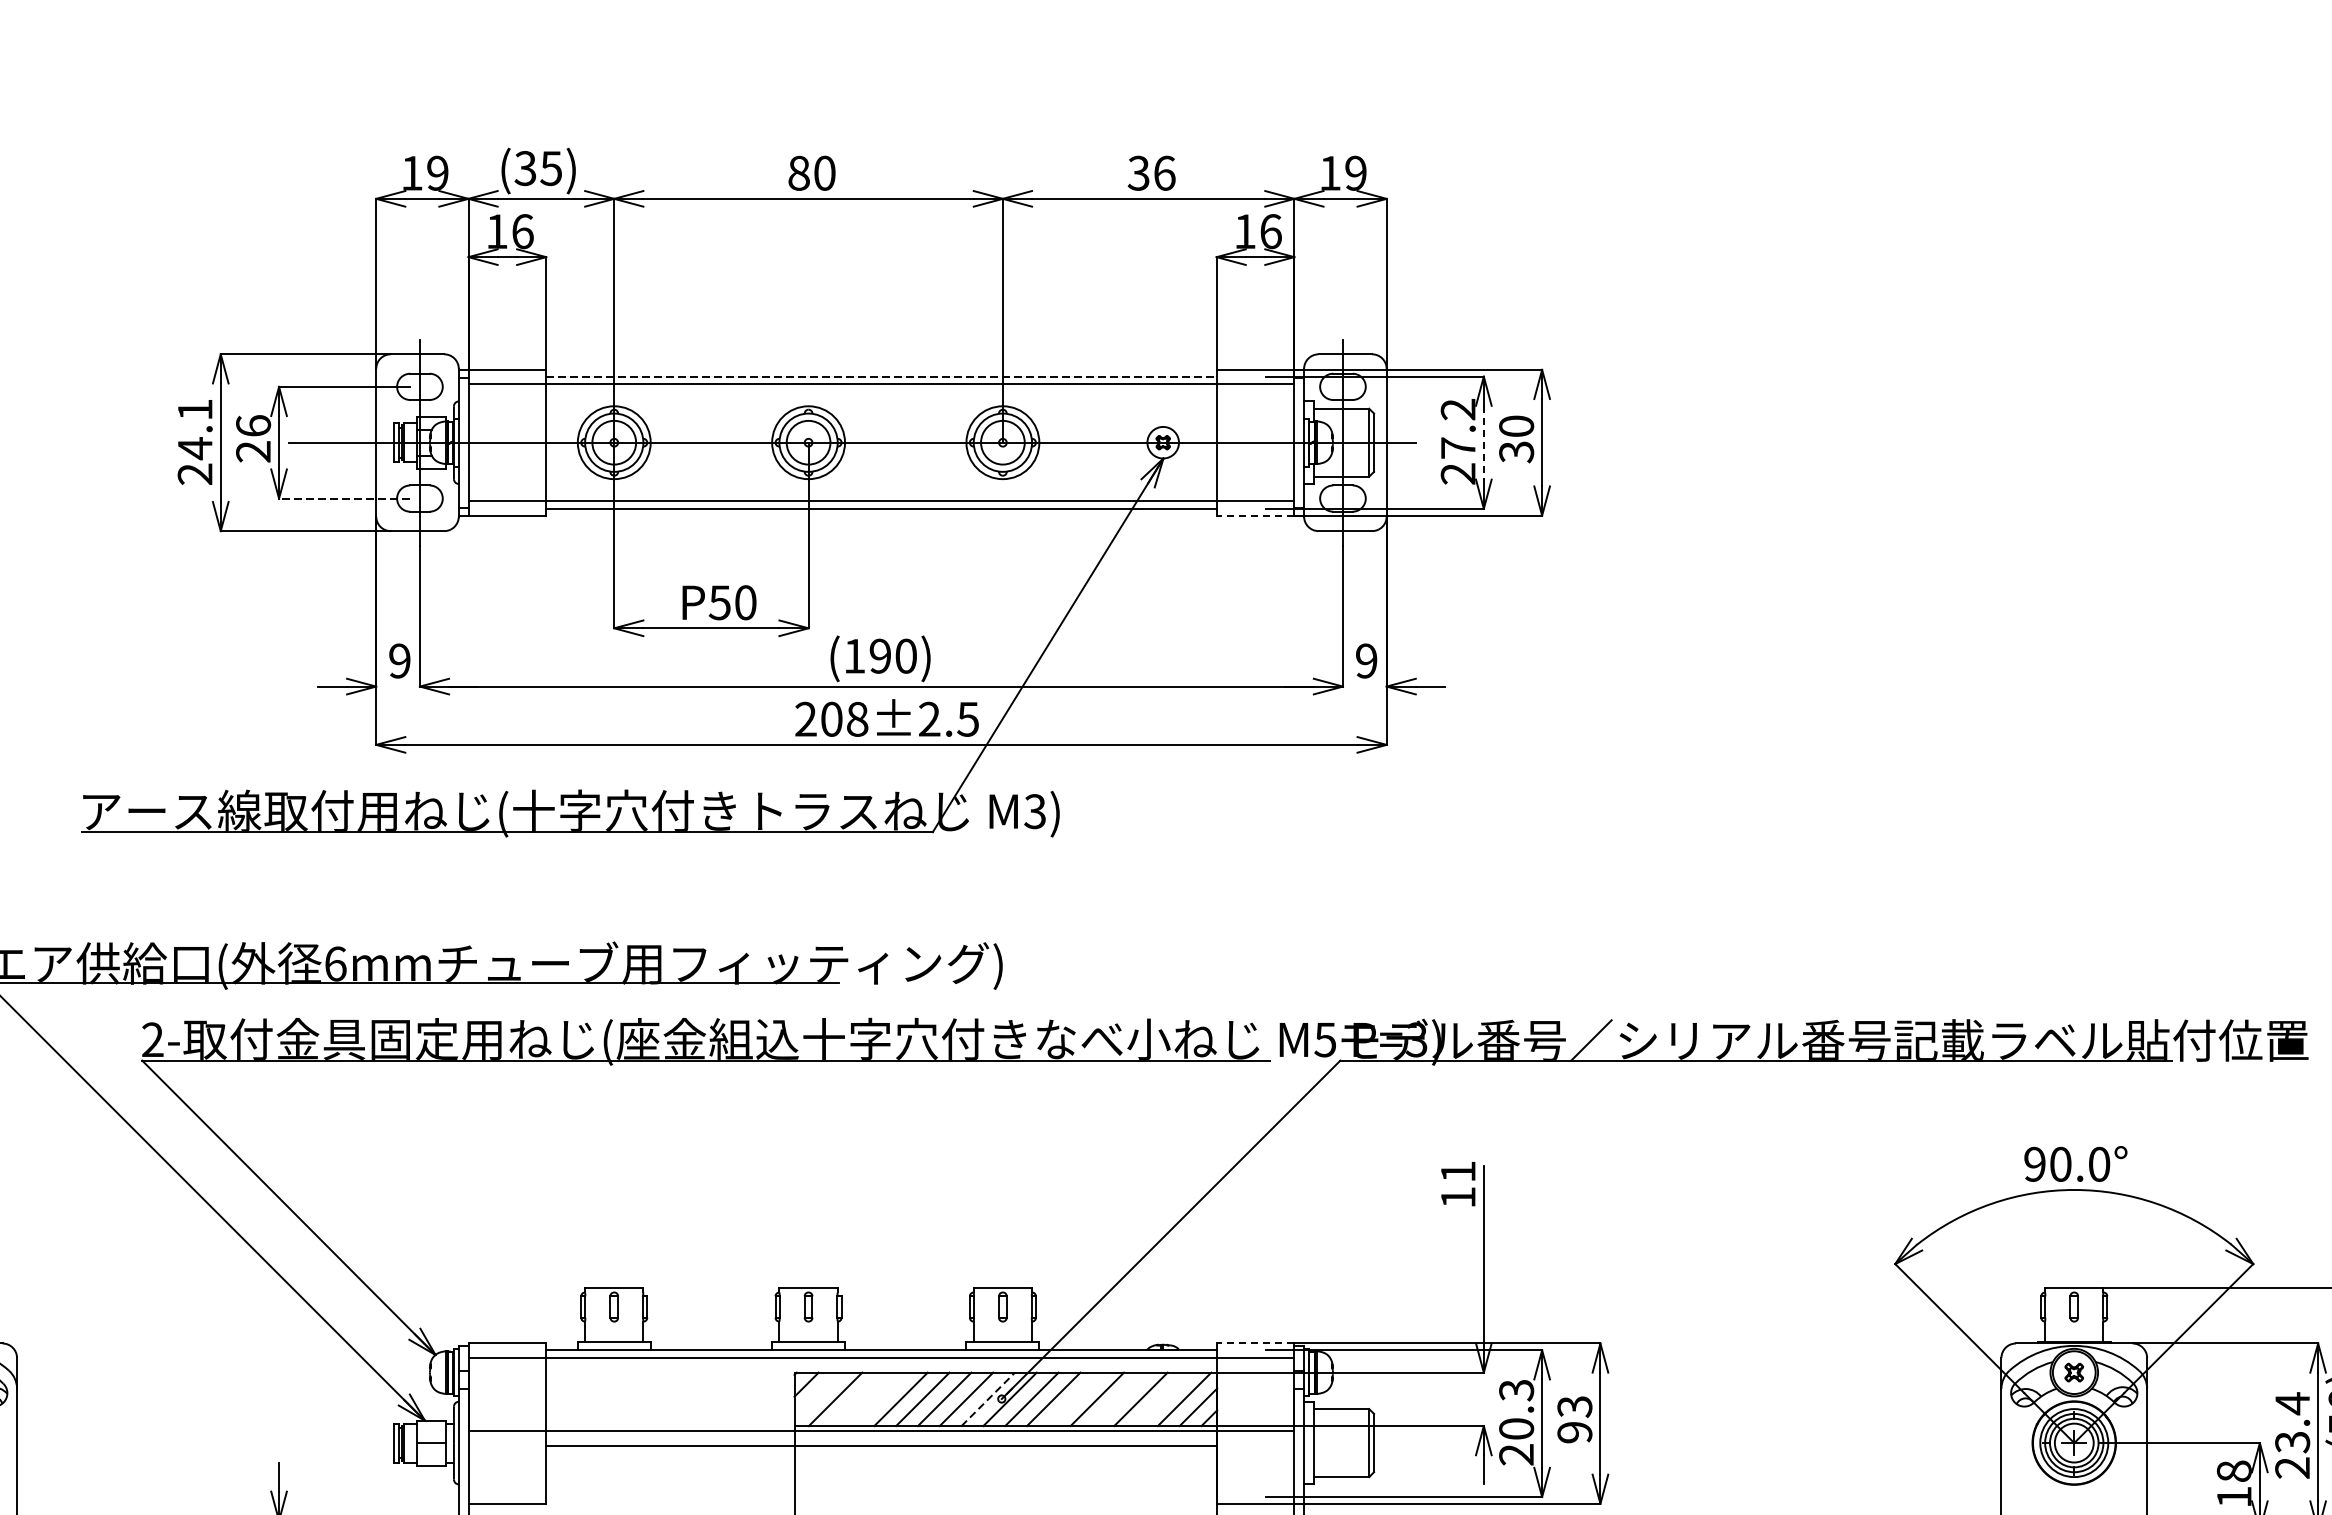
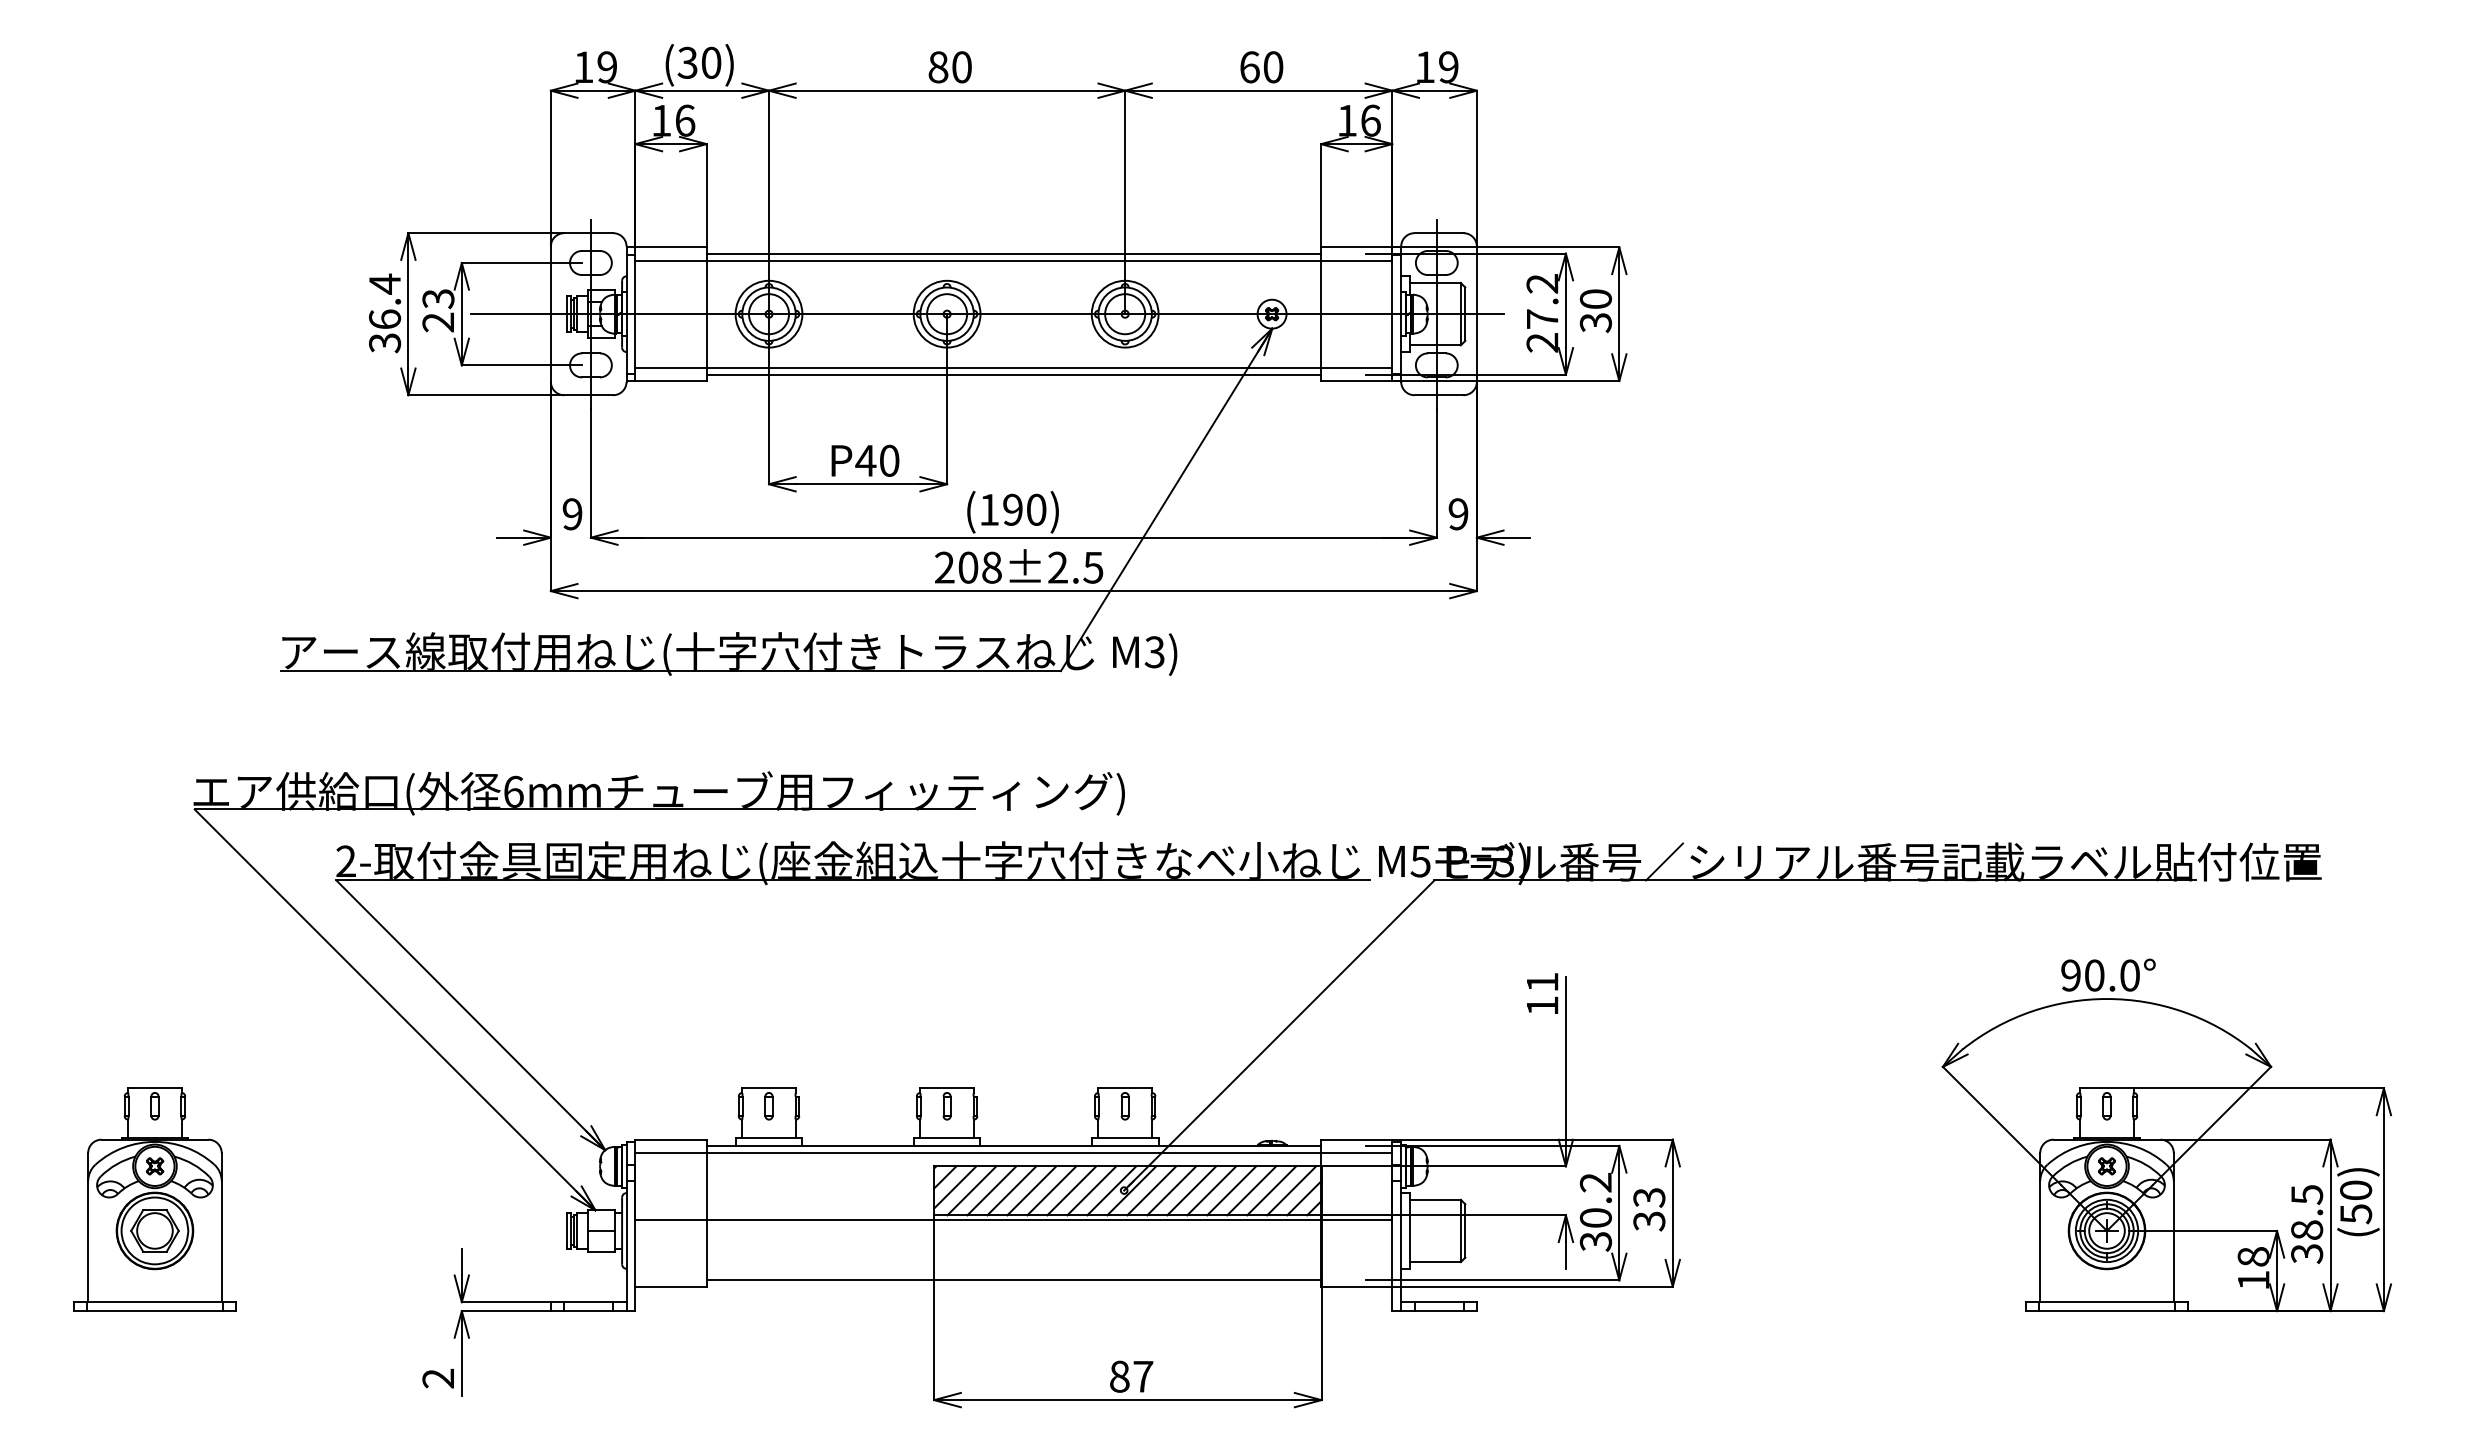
text: (551, 168) -> (711, 62), (35) -> (30)
text: (1151, 173) -> (1261, 67), 36 -> 60
line: (882, 376) -> (1014, 253), dashed -> solid
text: (253, 425) -> (438, 298), 26 -> 23
text: (195, 441) -> (385, 313), 24.1 -> 36.4
line: (1483, 443) -> (1565, 314), dashed -> solid
line: (344, 498) -> (521, 365), dashed -> solid
line: (1255, 515) -> (1356, 380), dashed -> solid
text: (719, 602) -> (865, 460), P50 -> P40
line: (1255, 1343) -> (1356, 1139), dashed -> solid
line: (817, 1395) -> (955, 1187), added
line: (857, 1398) -> (991, 1190), added
line: (878, 1398) -> (1011, 1190), added
line: (987, 1398) -> (1111, 1190), dashed -> solid
line: (1075, 1398) -> (1191, 1190), added
line: (1118, 1398) -> (1231, 1190), added
line: (1162, 1398) -> (1271, 1190), added
text: (1517, 1422) -> (1596, 1212), 20.3 -> 30.2
text: (1575, 1432) -> (1649, 1221), 93 -> 33
text: (2293, 1434) -> (2307, 1223), 23.4 -> 38.5
line: (881, 1445) -> (1013, 1280), moved

